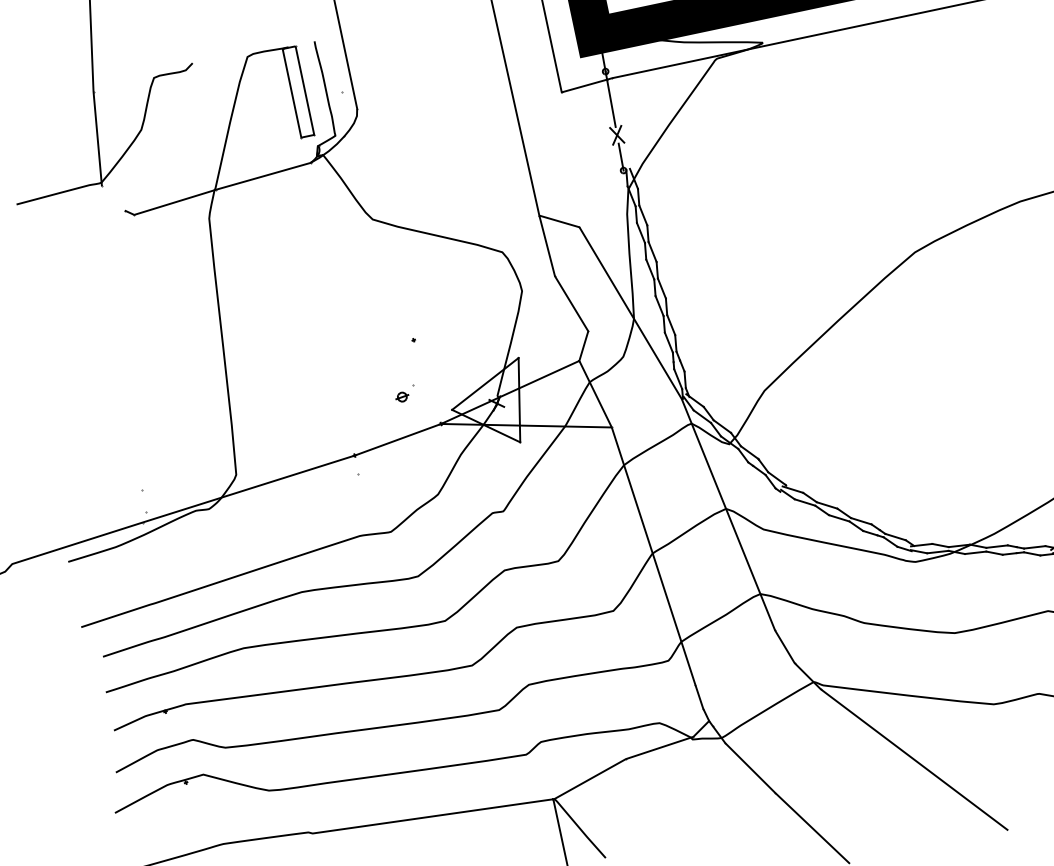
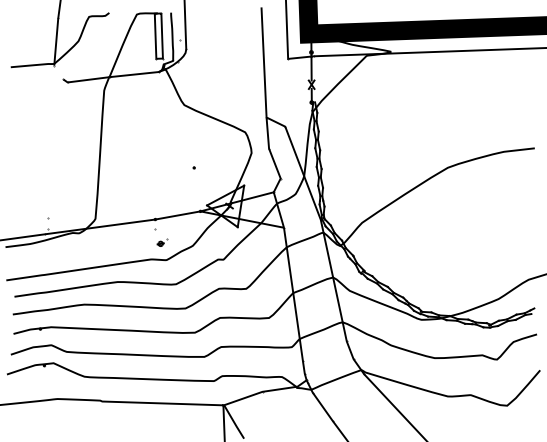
part: (405, 393) -> (162, 242), moved

